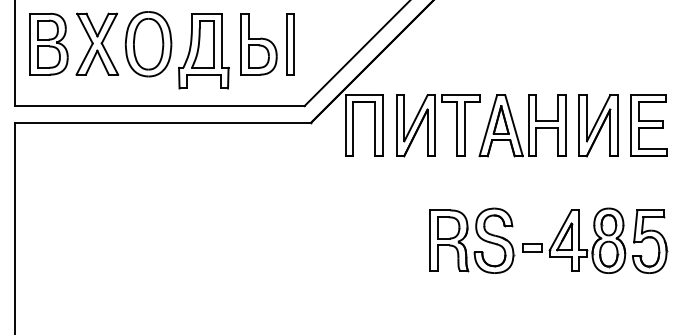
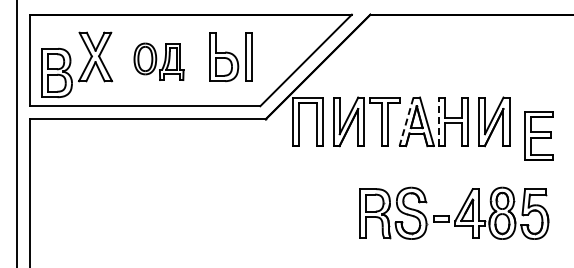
part: (48, 43) -> (56, 72), moved
part: (176, 49) -> (158, 61), size x0.6
line: (528, 125) -> (438, 121), solid -> dashed
part: (647, 125) -> (538, 135), moved
line: (488, 126) -> (406, 122), solid -> dashed

